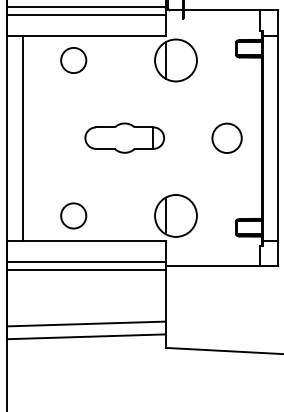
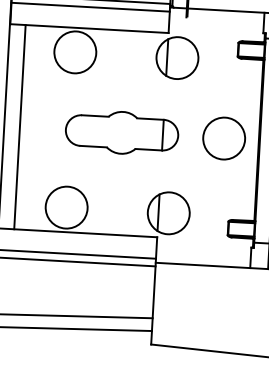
circle: (73, 60) -> (75, 52), size x1.67
part: (124, 137) -> (121, 132), size x1.43
circle: (226, 138) -> (223, 138), size x1.43
circle: (73, 215) -> (66, 207), size x1.67

